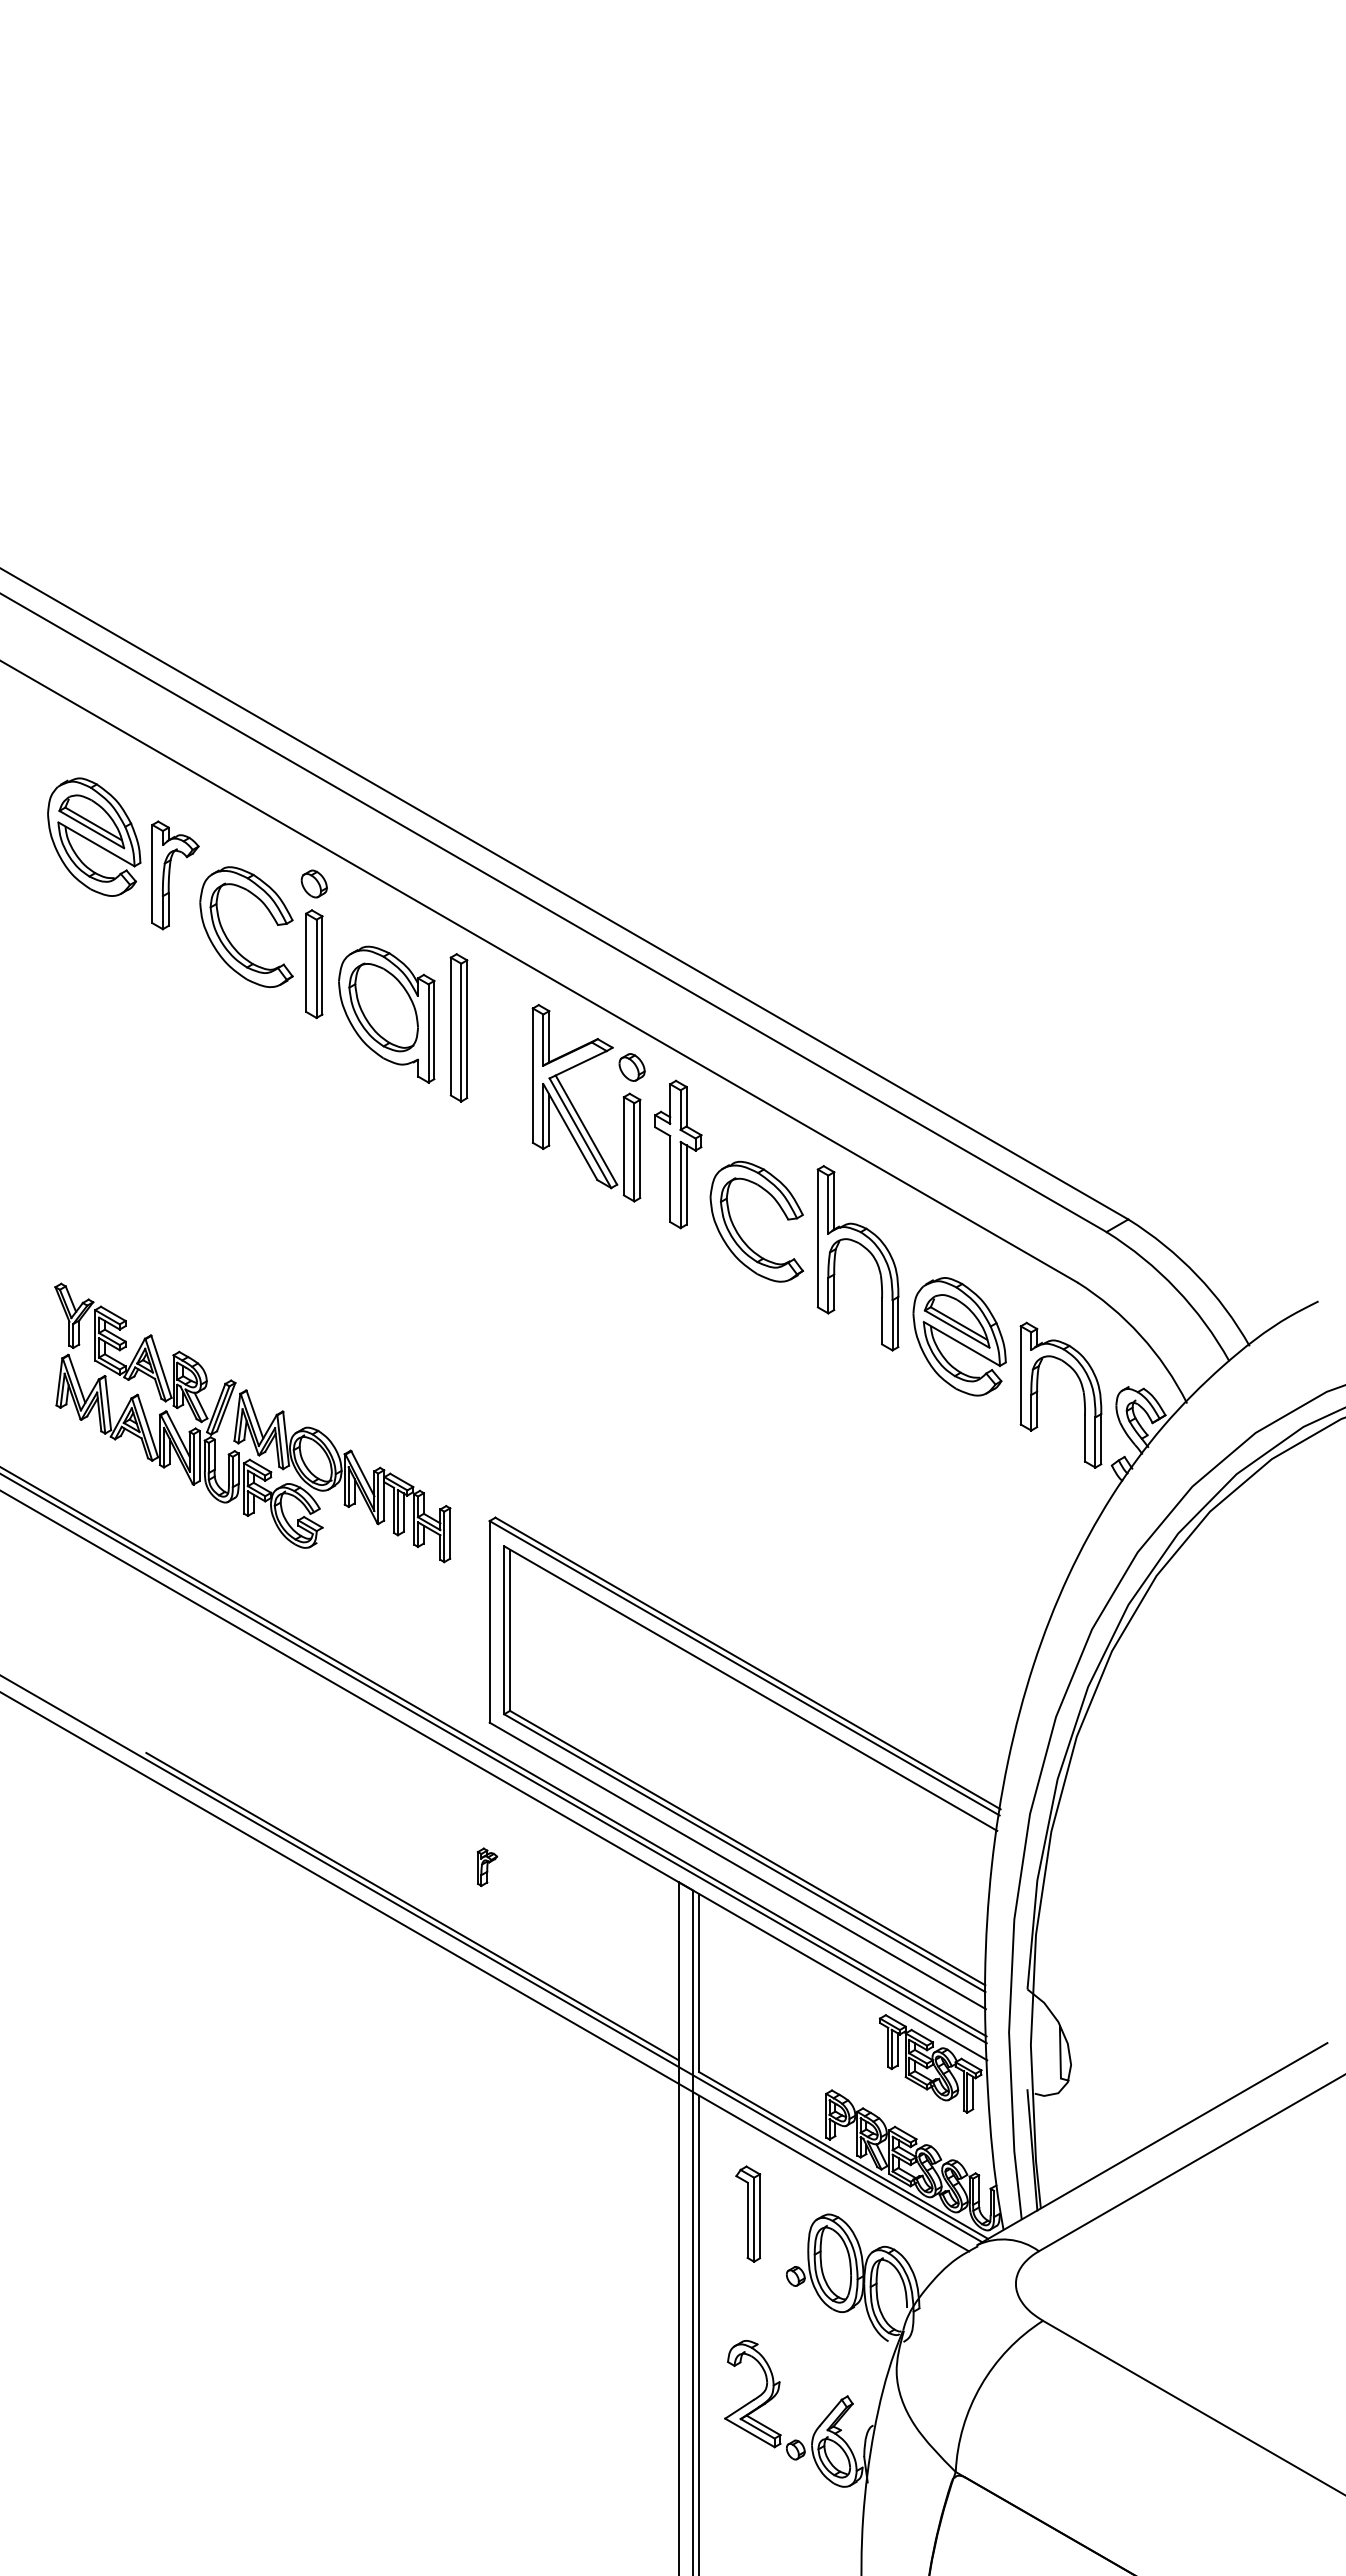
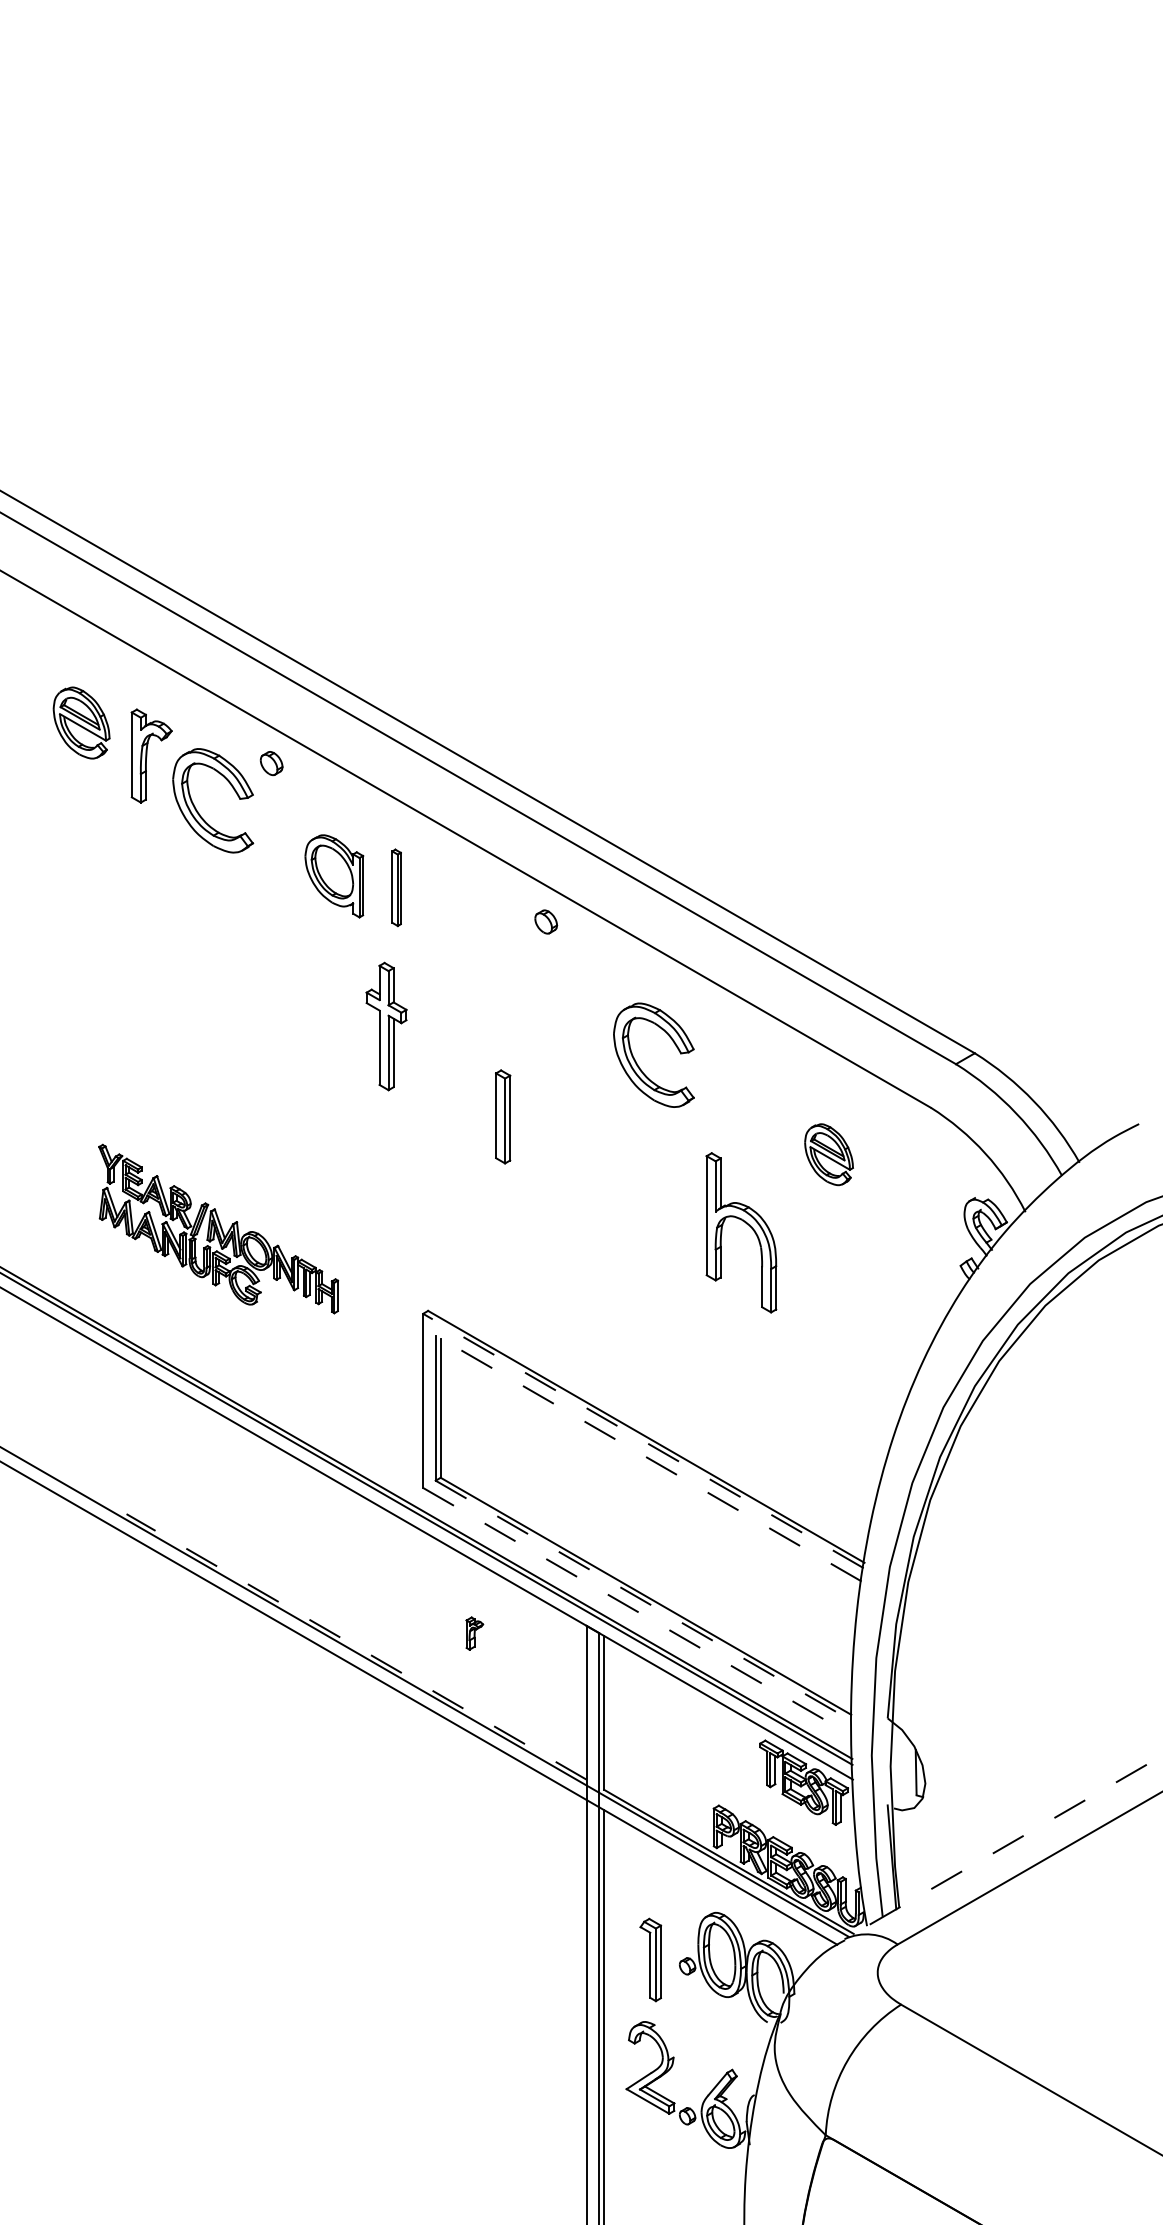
part: (94, 836) -> (81, 722), size x0.7
part: (314, 964) -> (503, 1117), moved
part: (386, 1014) -> (334, 876), size x0.7
part: (458, 1027) -> (396, 887), size x0.6
part: (575, 1108) -> (497, 957), removed
part: (678, 1154) -> (386, 1026), moved
part: (865, 1249) -> (747, 1225), moved
part: (959, 1336) -> (828, 1154), size x0.6
part: (1081, 1388) -> (934, 1199), removed
part: (252, 1422) -> (218, 1228), size x0.7
line: (744, 1668) -> (643, 1441), solid -> dashed
line: (750, 1688) -> (648, 1458), solid -> dashed
line: (744, 1853) -> (643, 1600), solid -> dashed
line: (737, 1865) -> (637, 1611), solid -> dashed
part: (487, 1866) -> (474, 1632), moved
line: (412, 1906) -> (356, 1646), solid -> dashed
line: (1151, 2144) -> (994, 1852), solid -> dashed
part: (748, 2213) -> (651, 1959), moved

